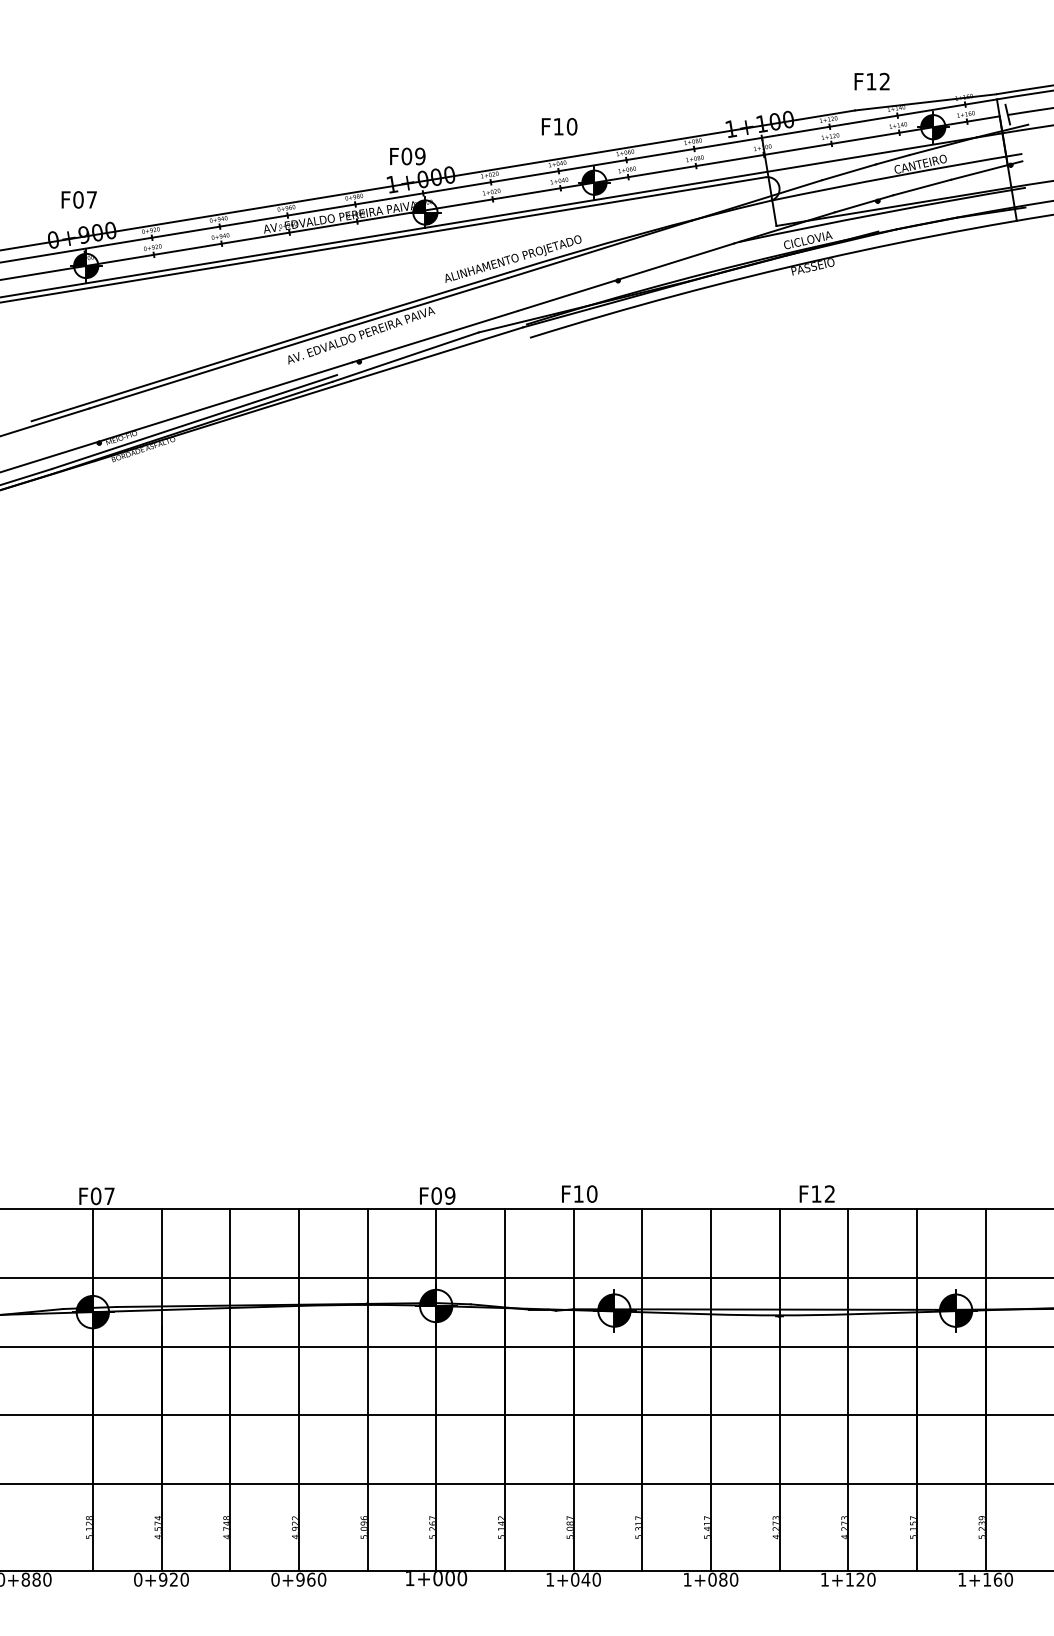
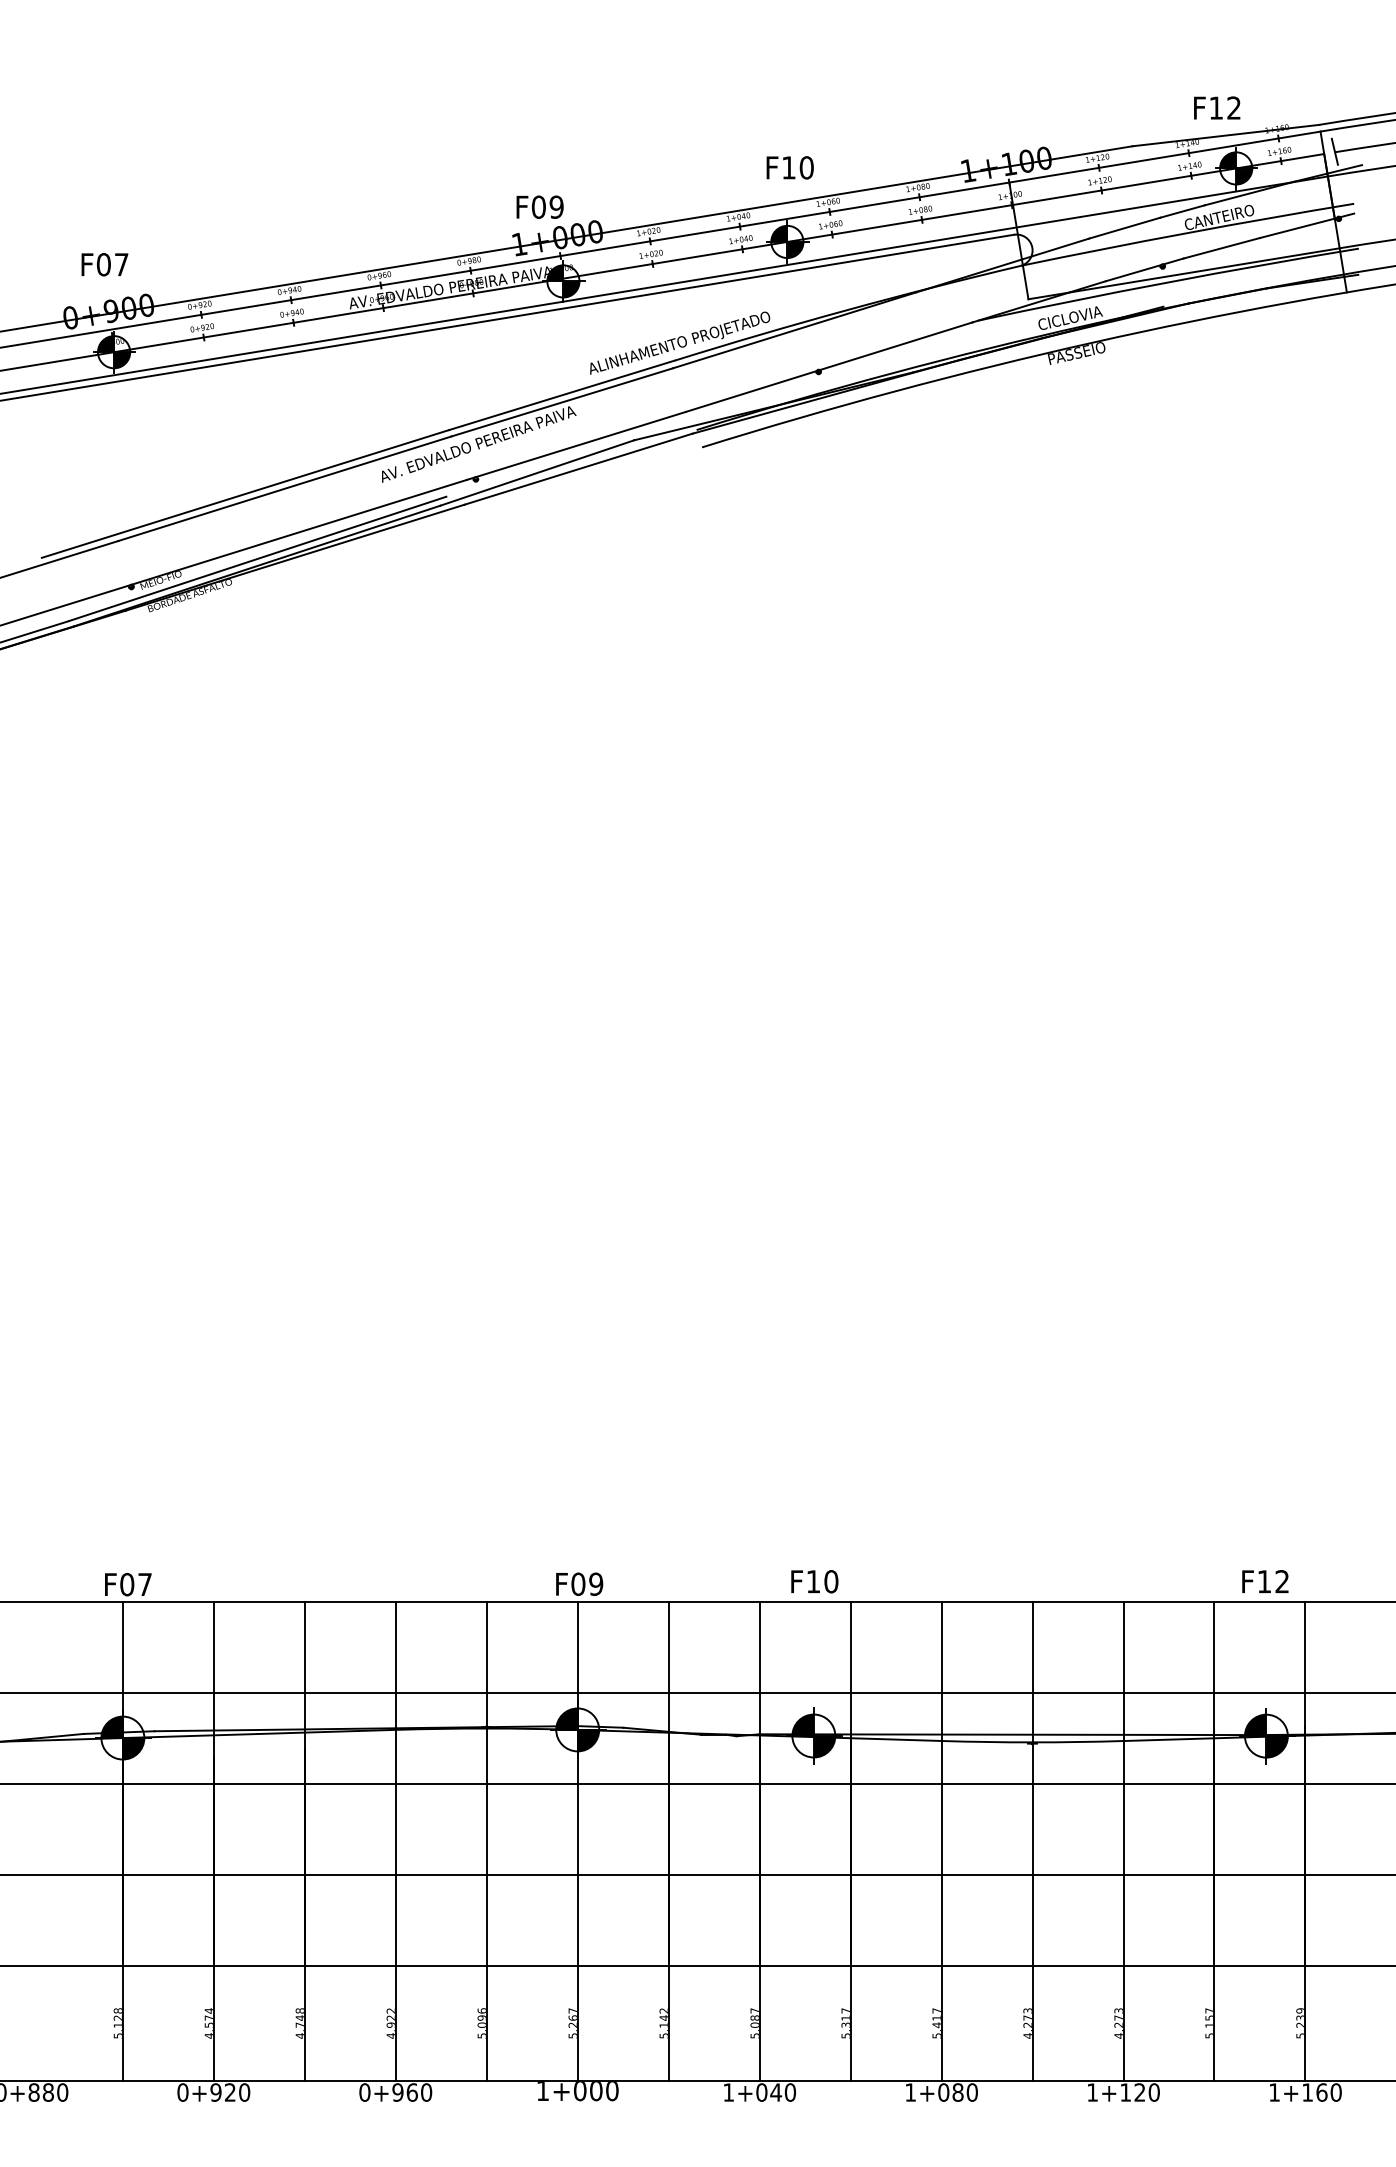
text: (872, 81) -> (1217, 107), moved
text: (559, 126) -> (789, 167), moved
text: (579, 1193) -> (814, 1581), moved
text: (817, 1193) -> (1265, 1581), moved

